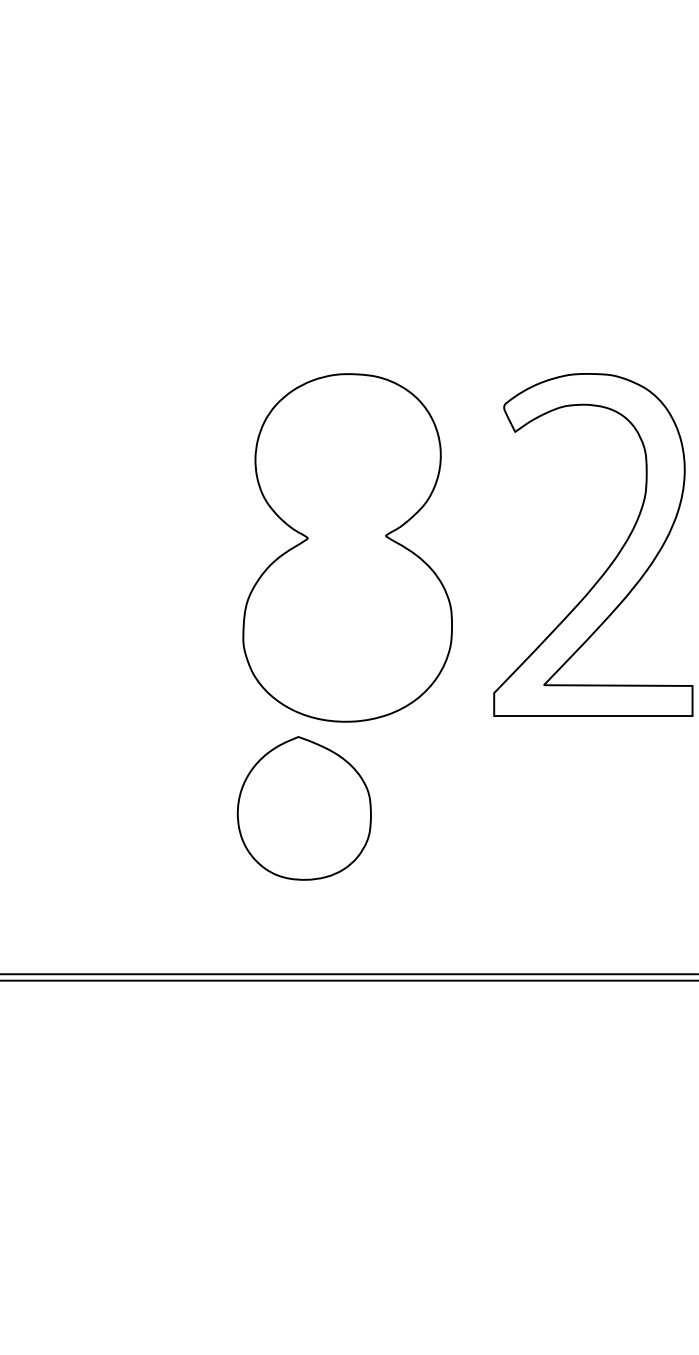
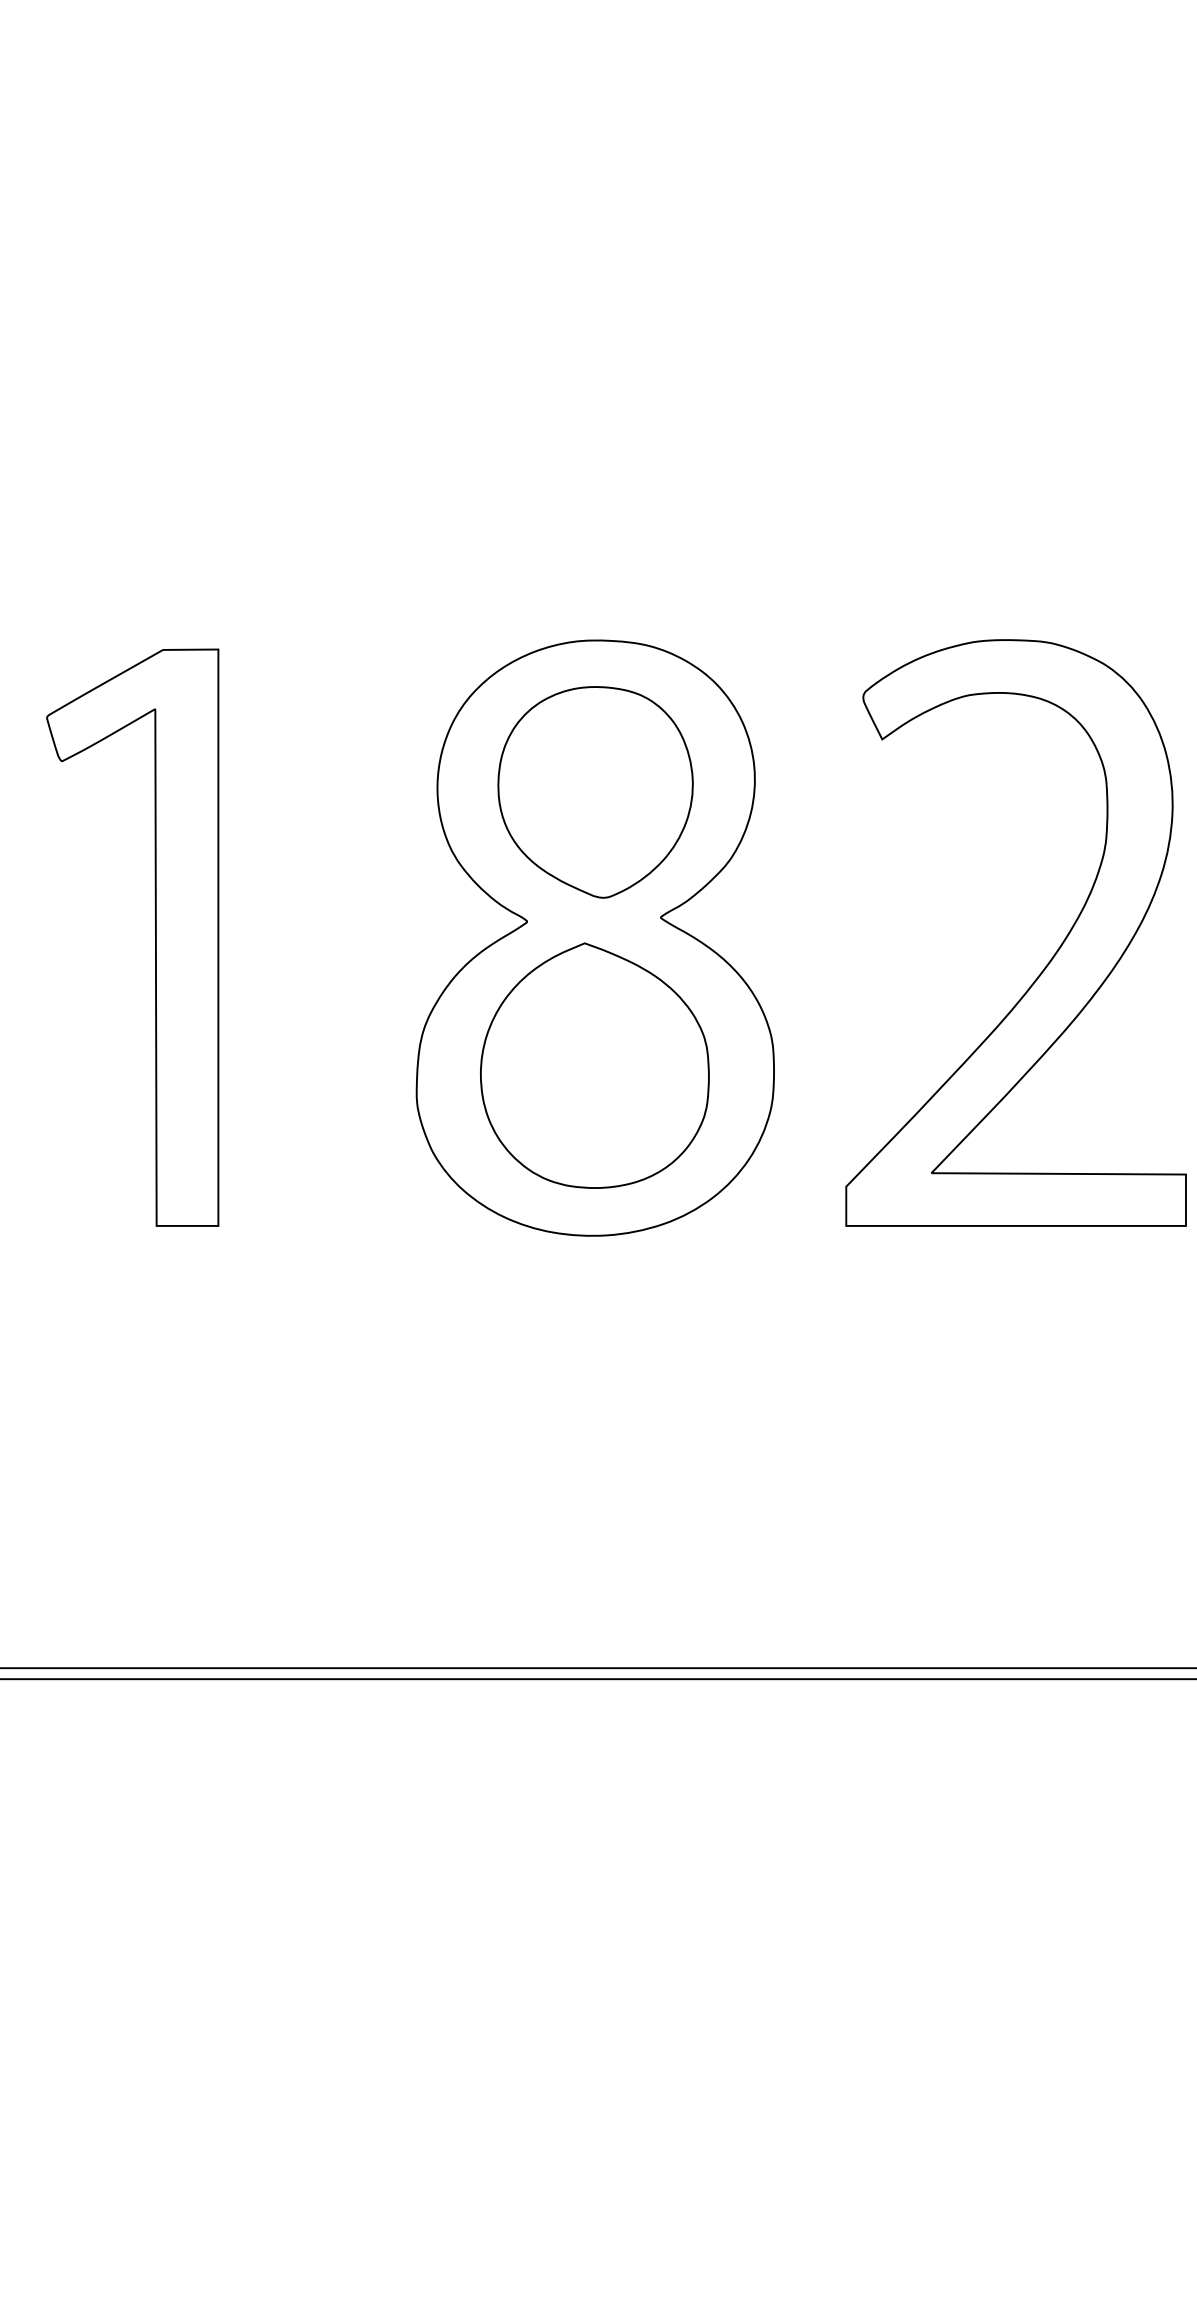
part: (347, 462) -> (595, 791), added
part: (90, 547) -> (154, 937), added
part: (303, 808) -> (593, 1065), moved

